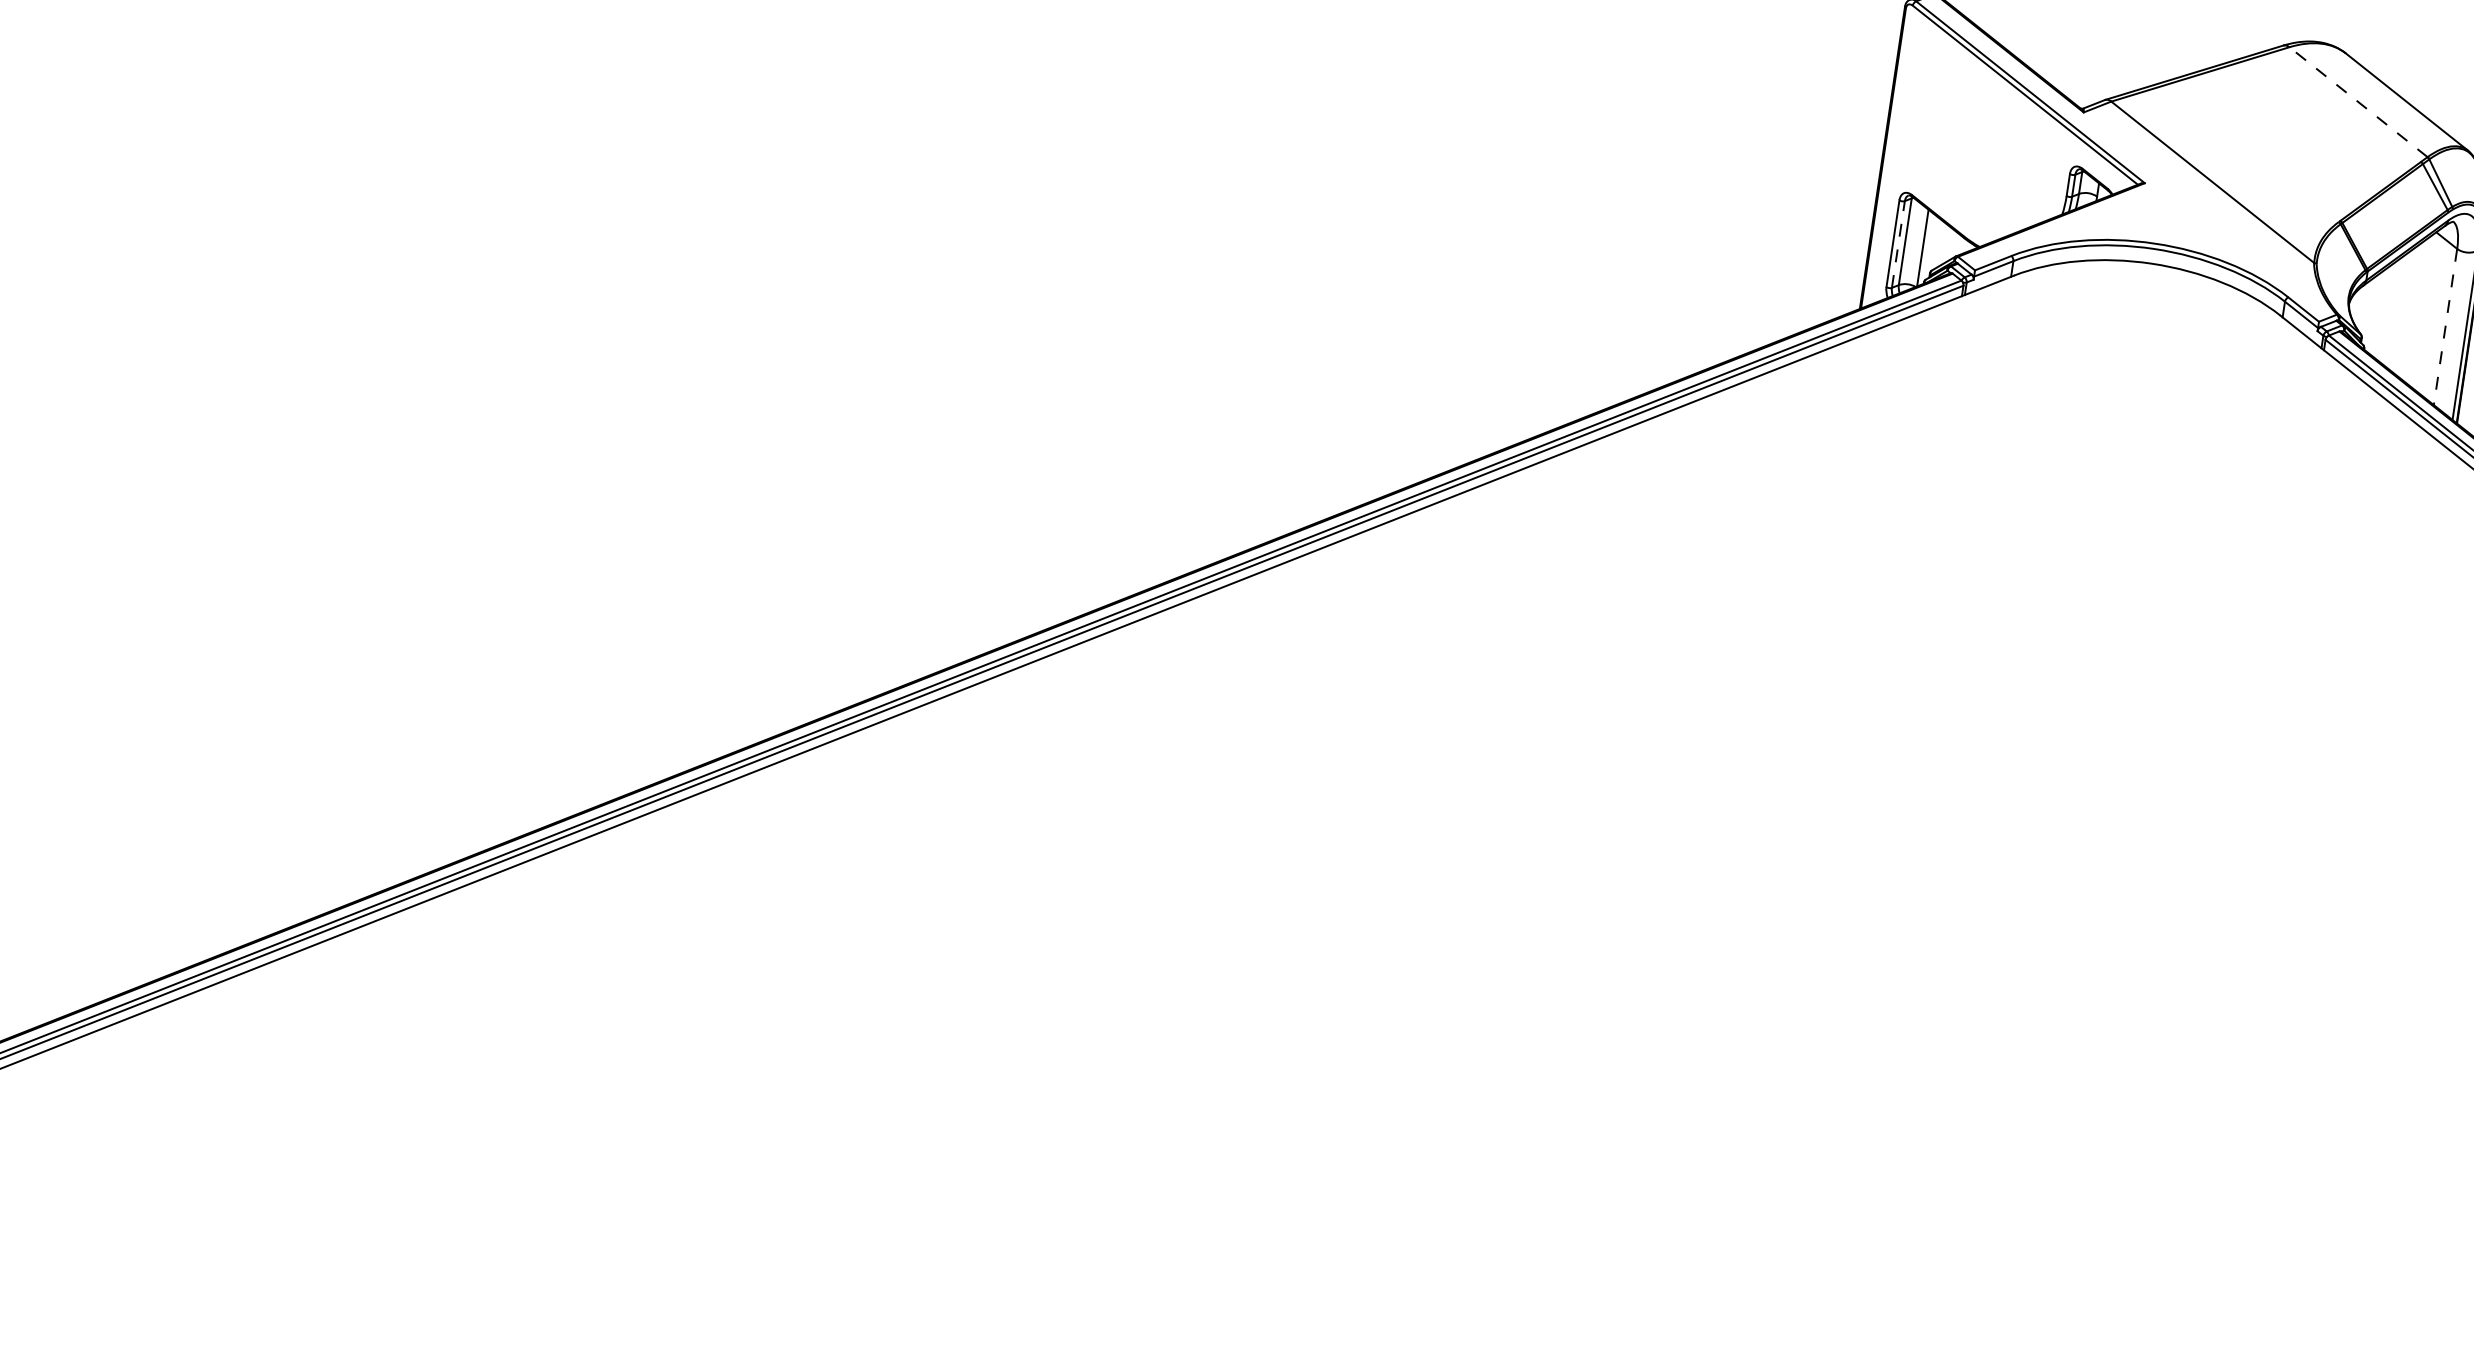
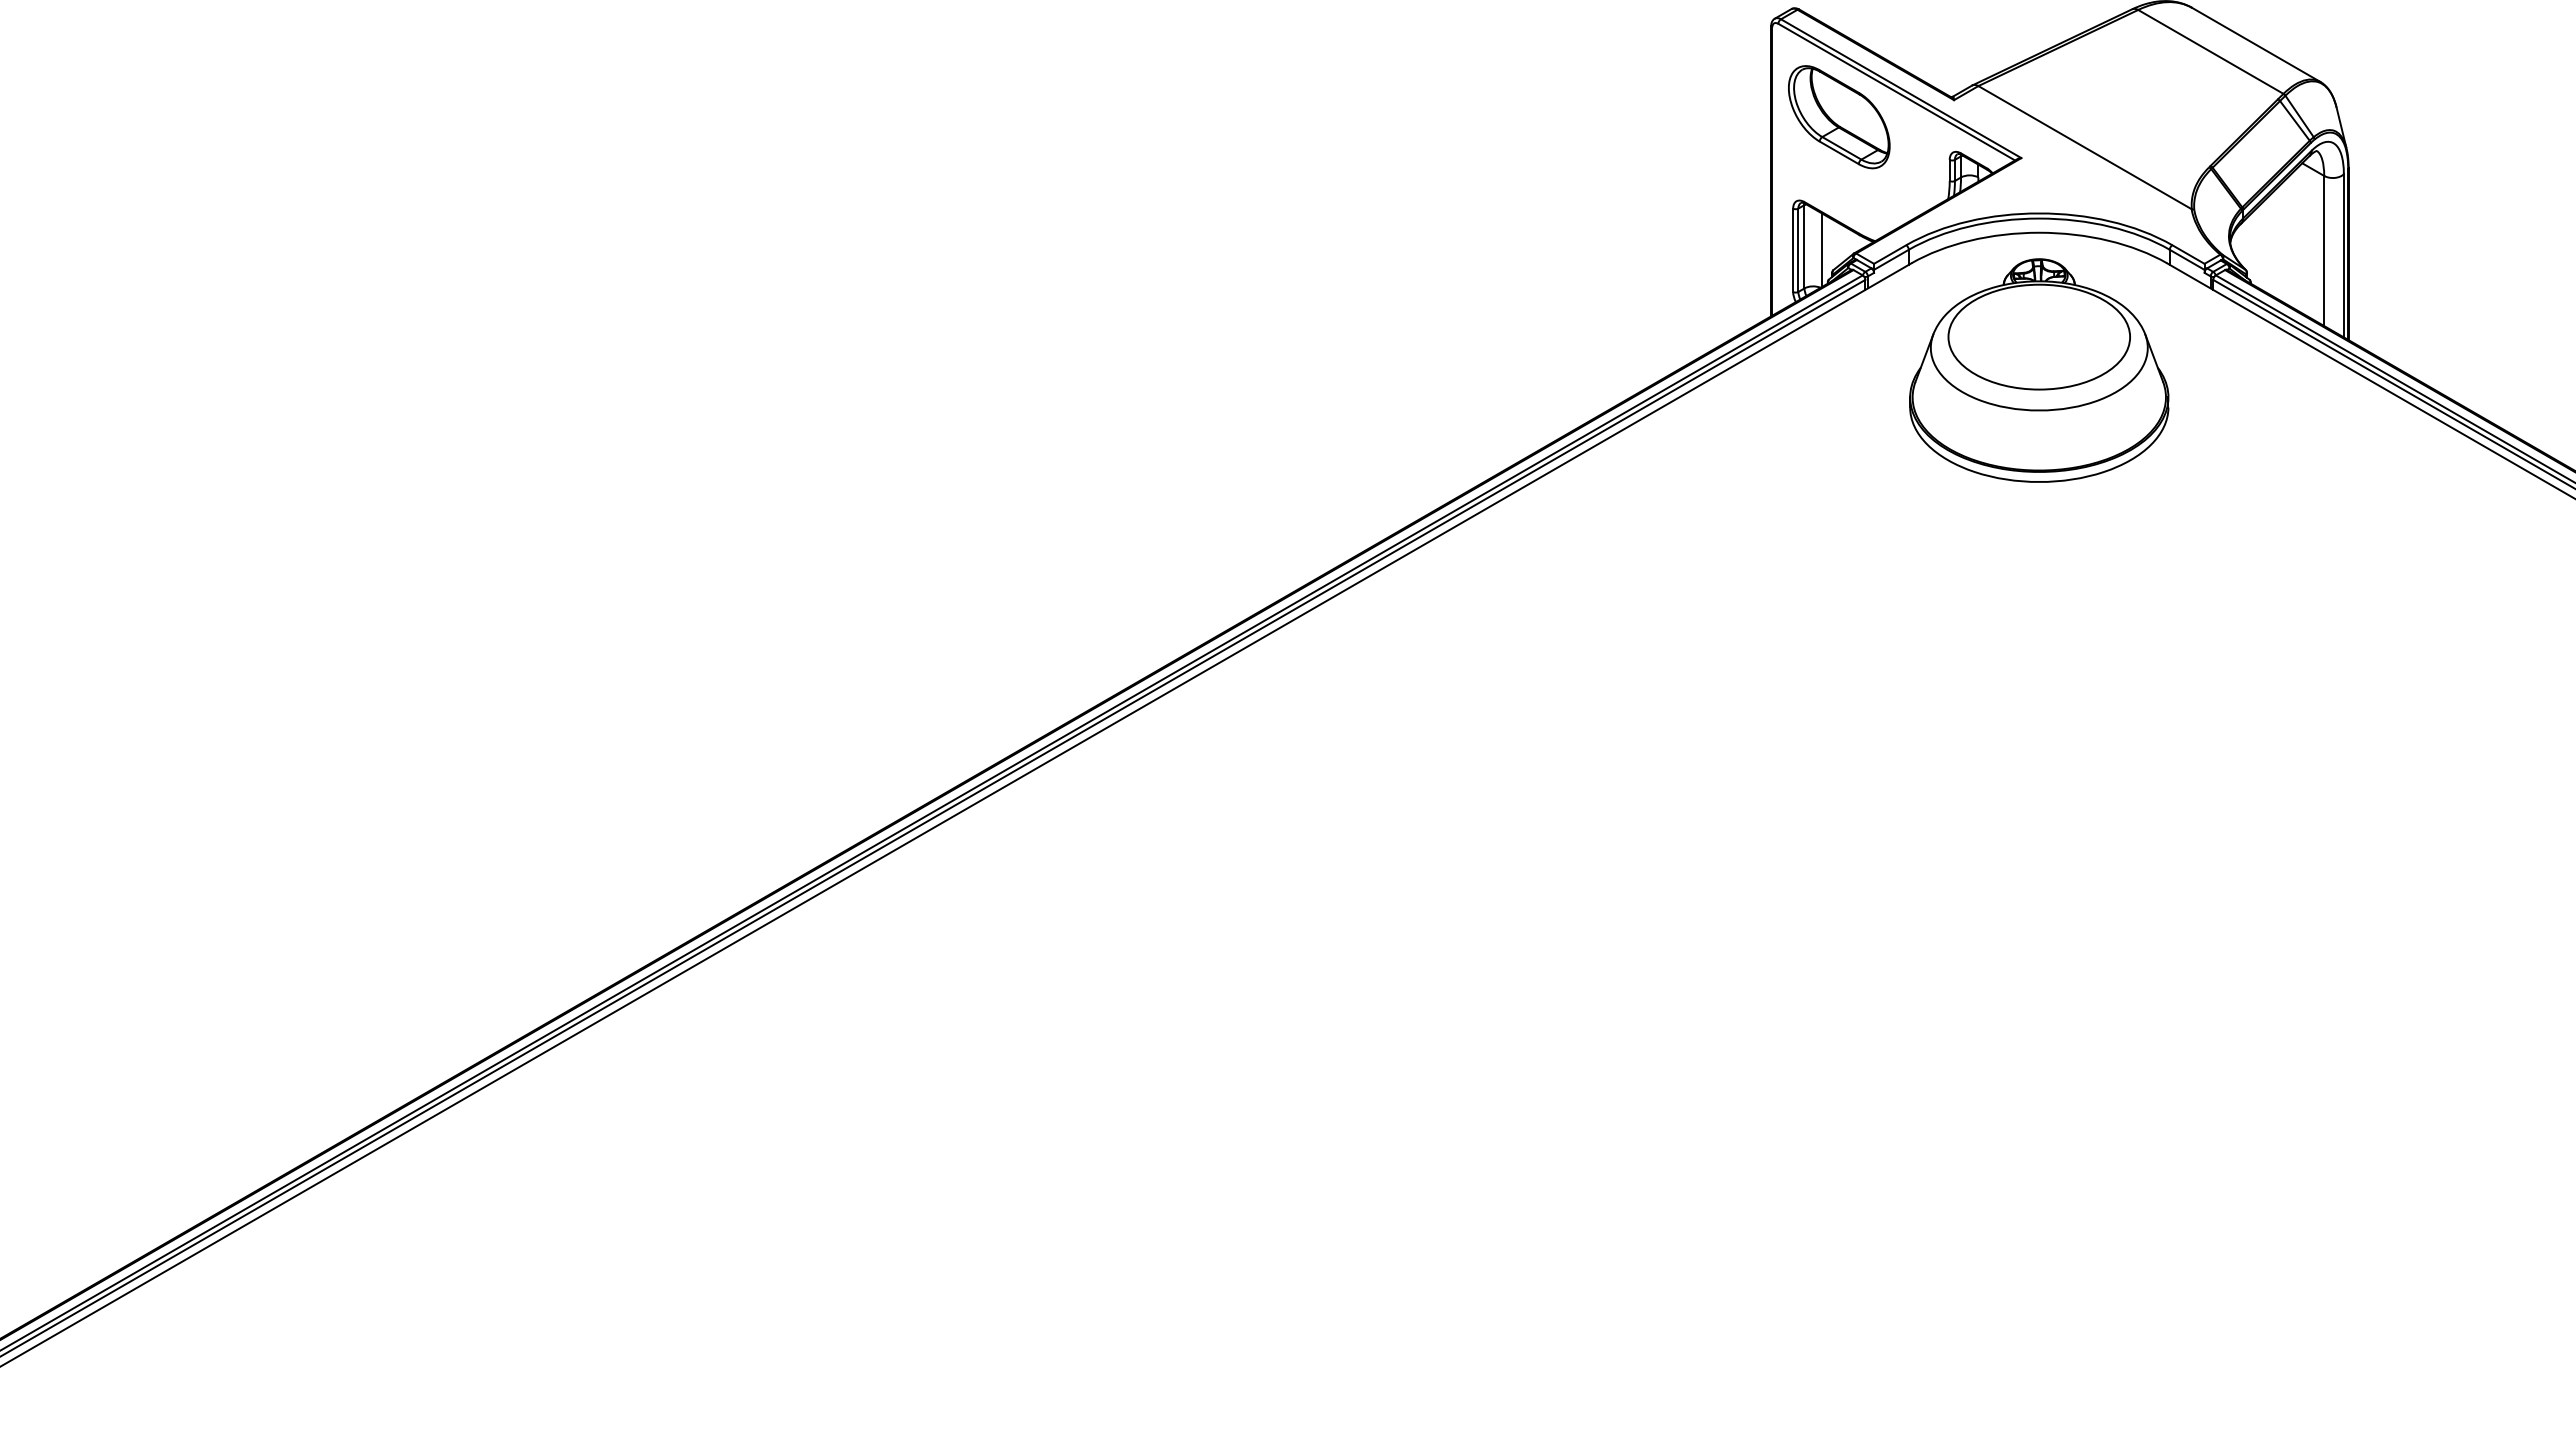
line: (2358, 101) -> (2210, 51), dashed -> solid
part: (1961, 112) -> (1839, 117), added
line: (1898, 244) -> (1798, 250), dashed -> solid
line: (2445, 327) -> (2324, 251), dashed -> solid
part: (2130, 407) -> (2039, 370), added

